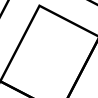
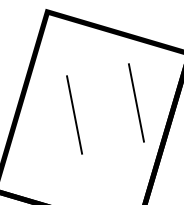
line: (42, 54) -> (74, 115), added
line: (71, 54) -> (136, 103), added

